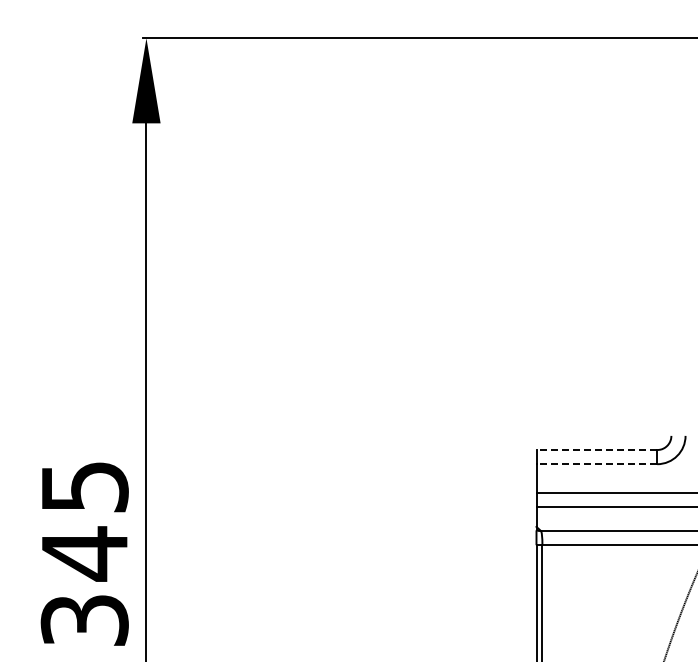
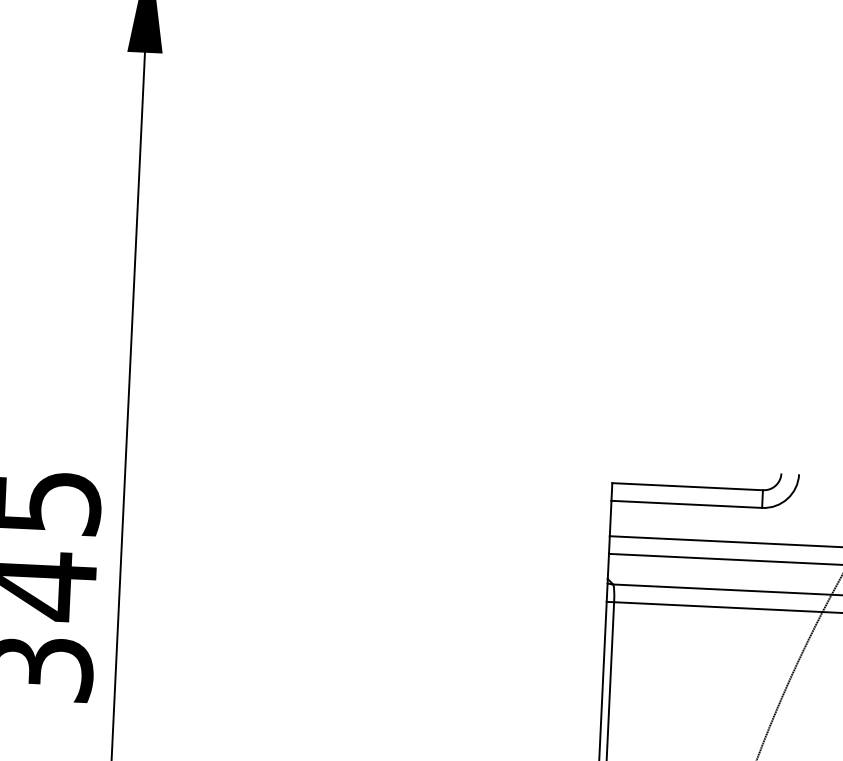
line: (596, 450) -> (687, 487), dashed -> solid
line: (596, 464) -> (686, 504), dashed -> solid

